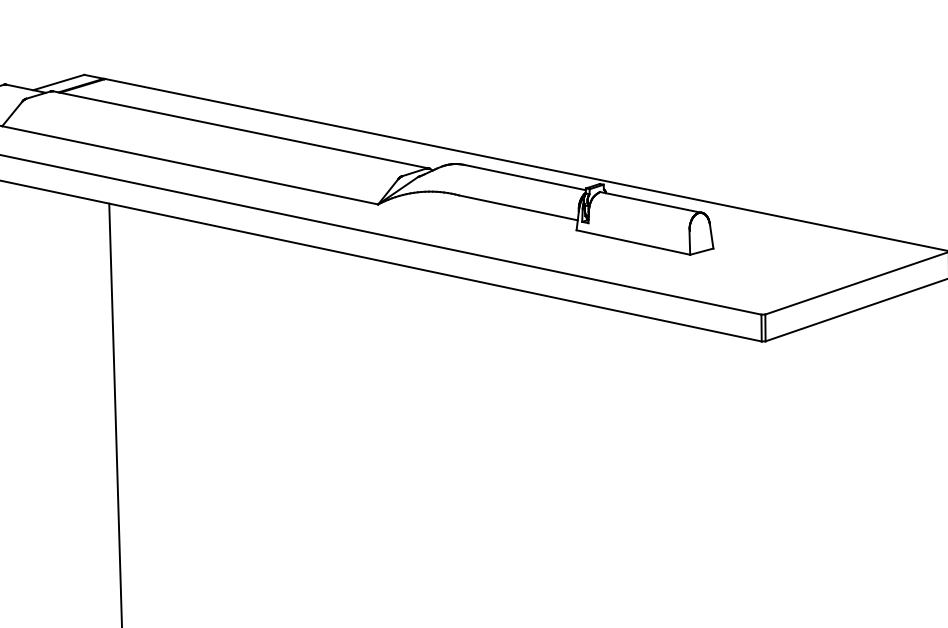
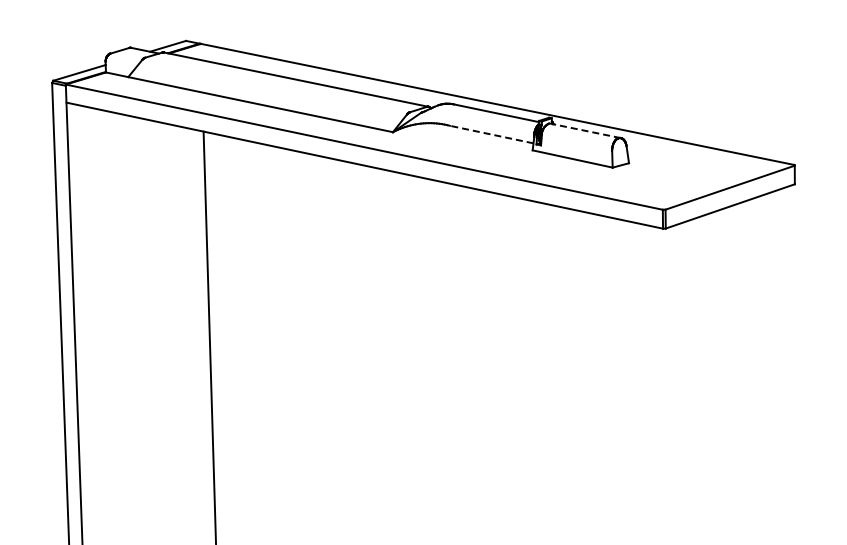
line: (651, 202) -> (585, 130), solid -> dashed
line: (518, 207) -> (491, 134), solid -> dashed

